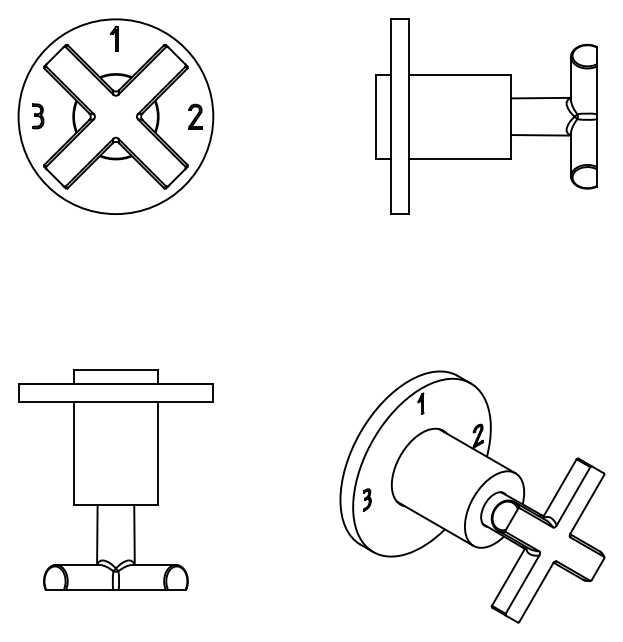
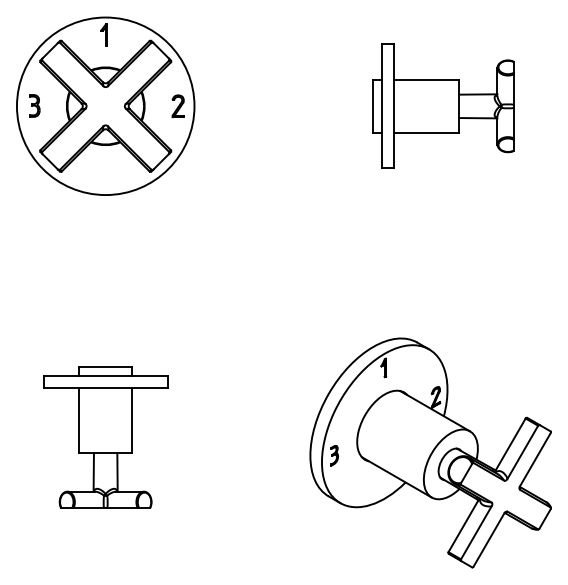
part: (486, 116) -> (443, 106), size x0.7
part: (115, 480) -> (105, 437), size x0.7

